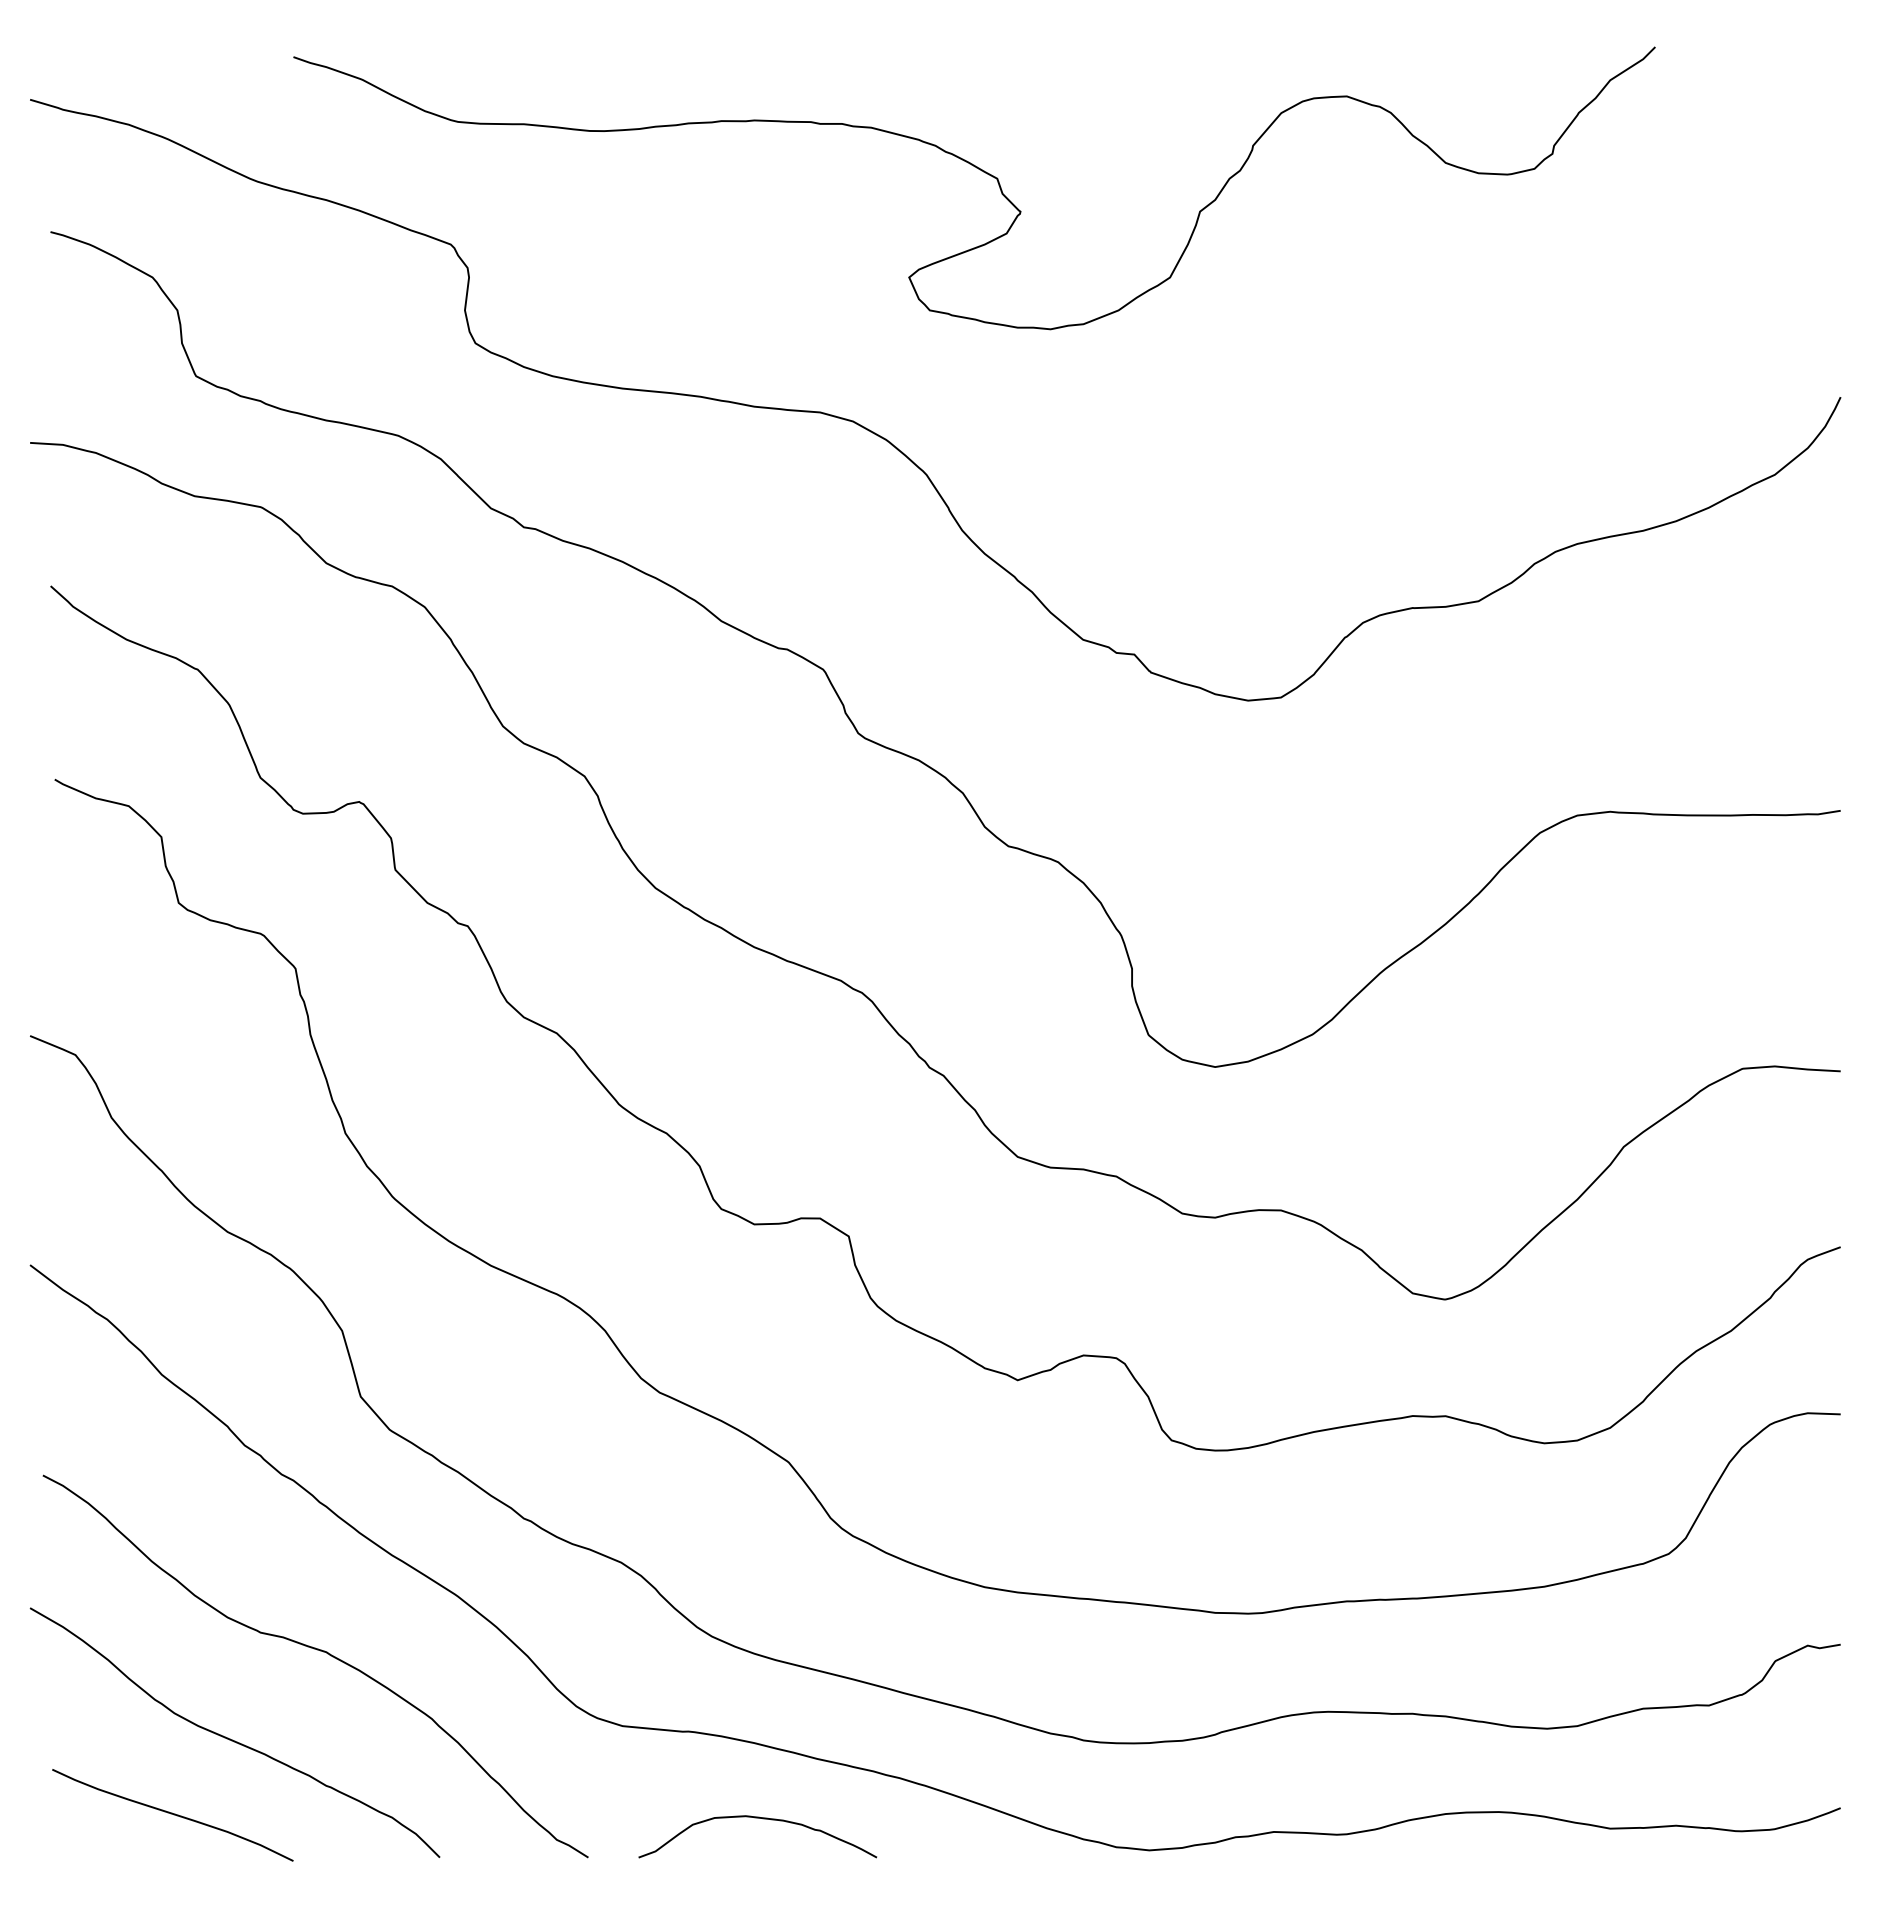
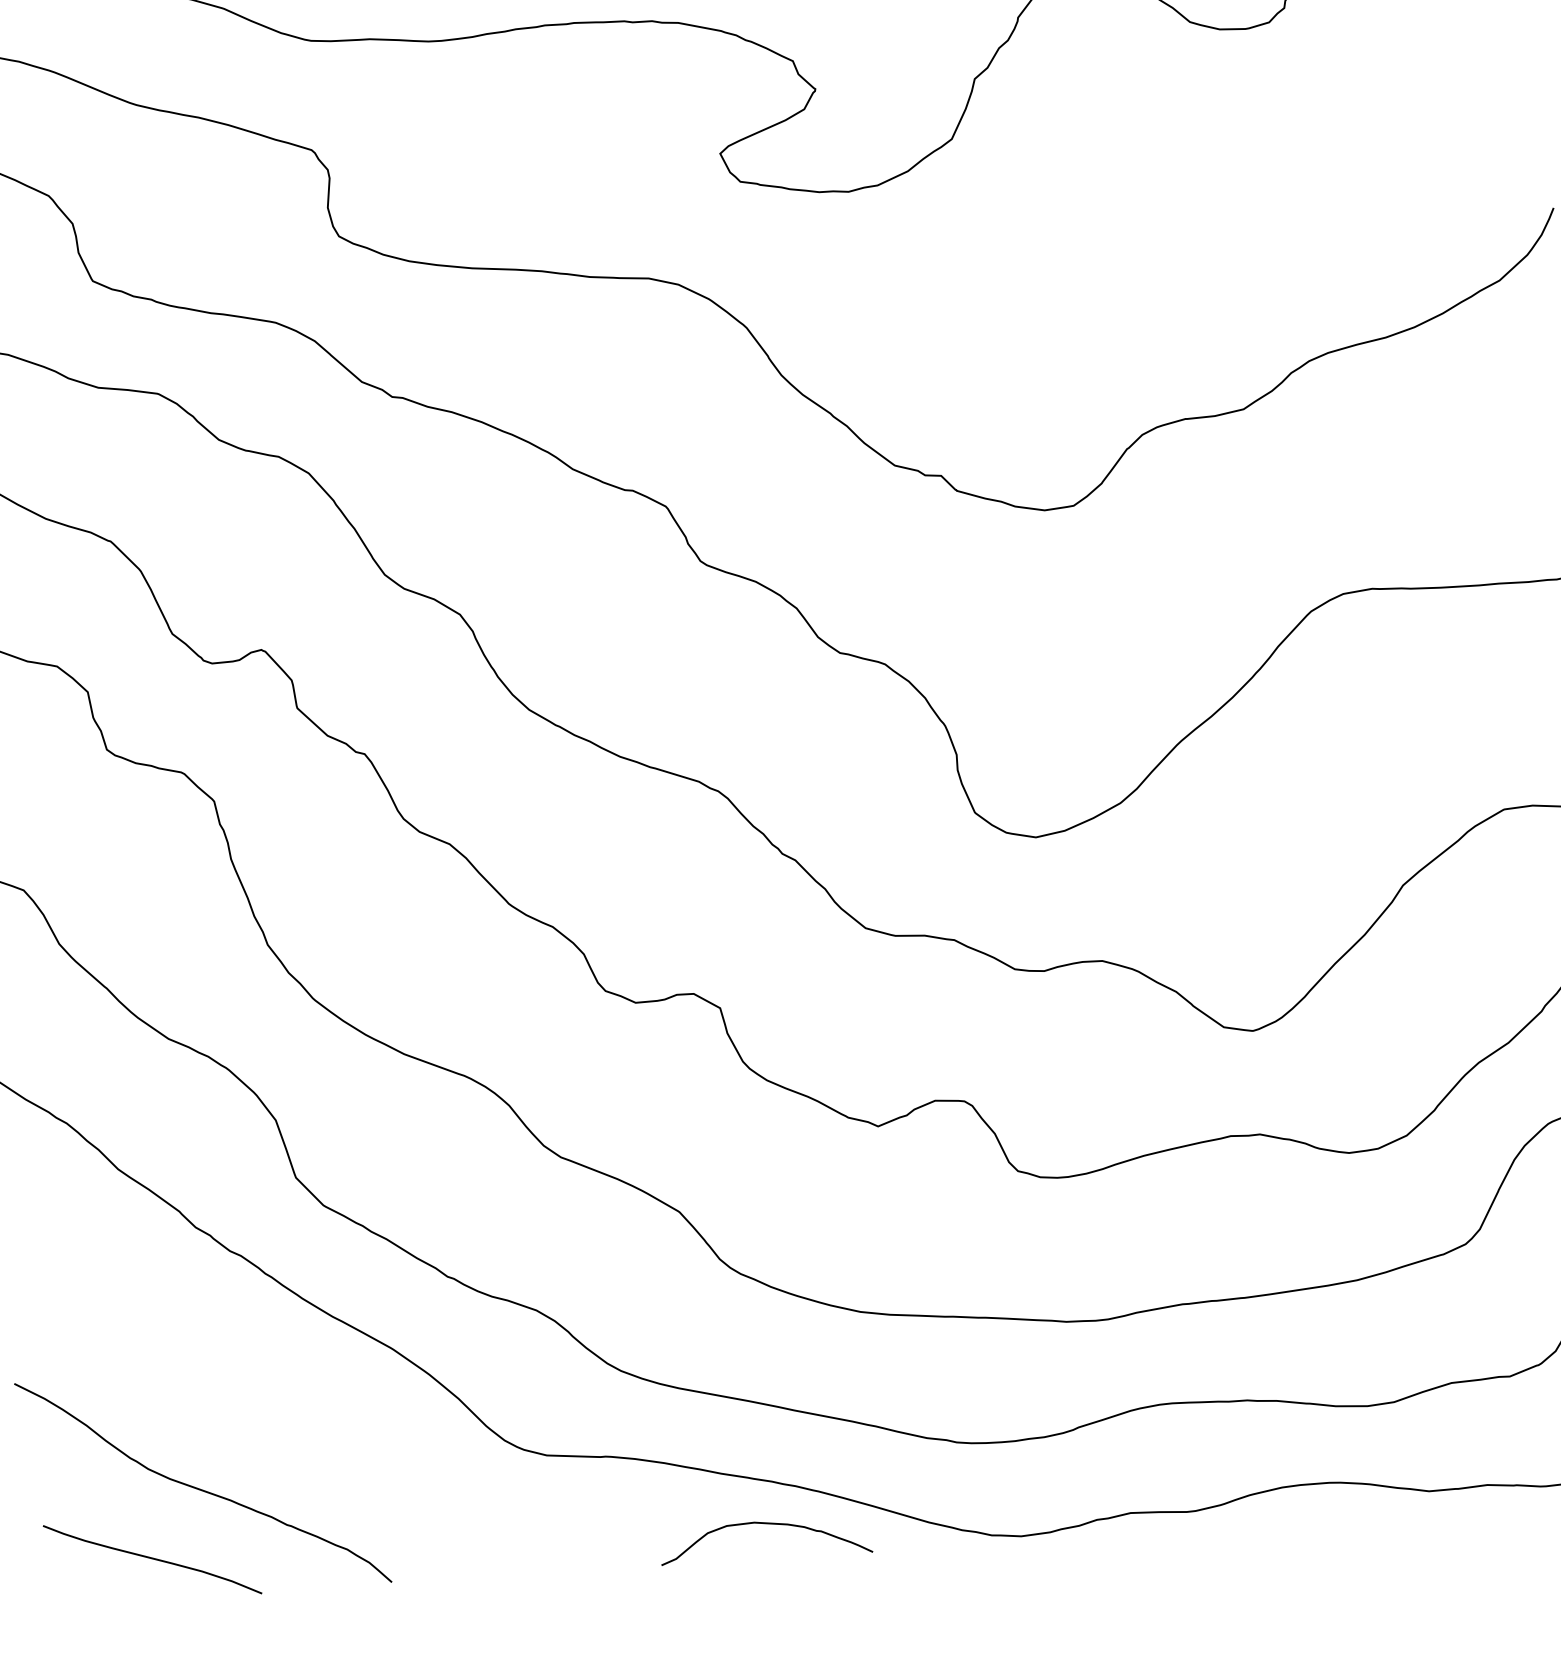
curve: (320, 1651) -> (274, 1406), removed
curve: (762, 1819) -> (769, 1524), moved

